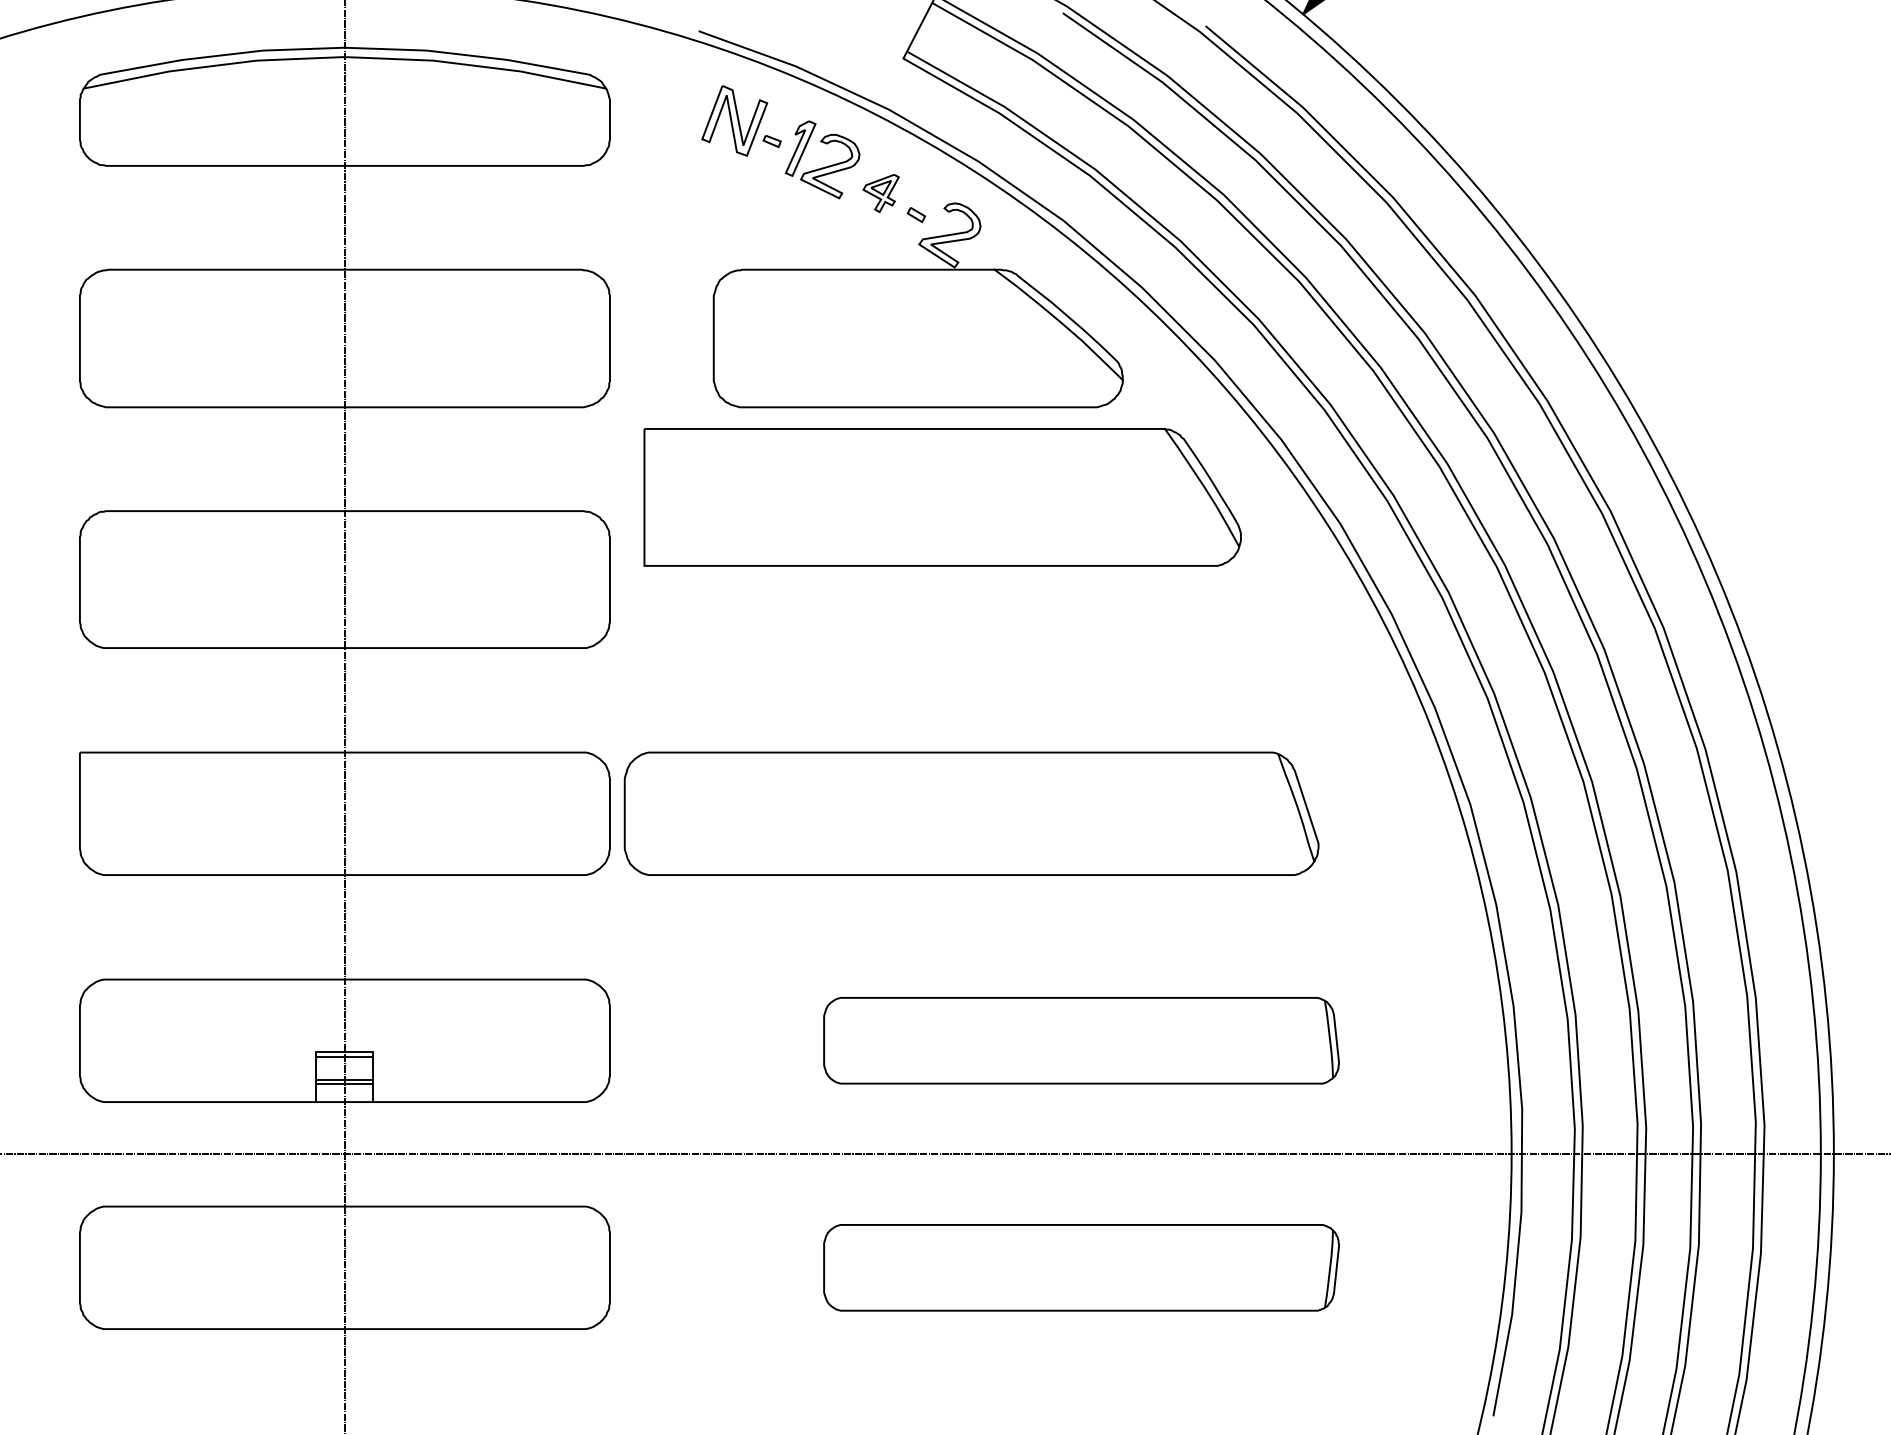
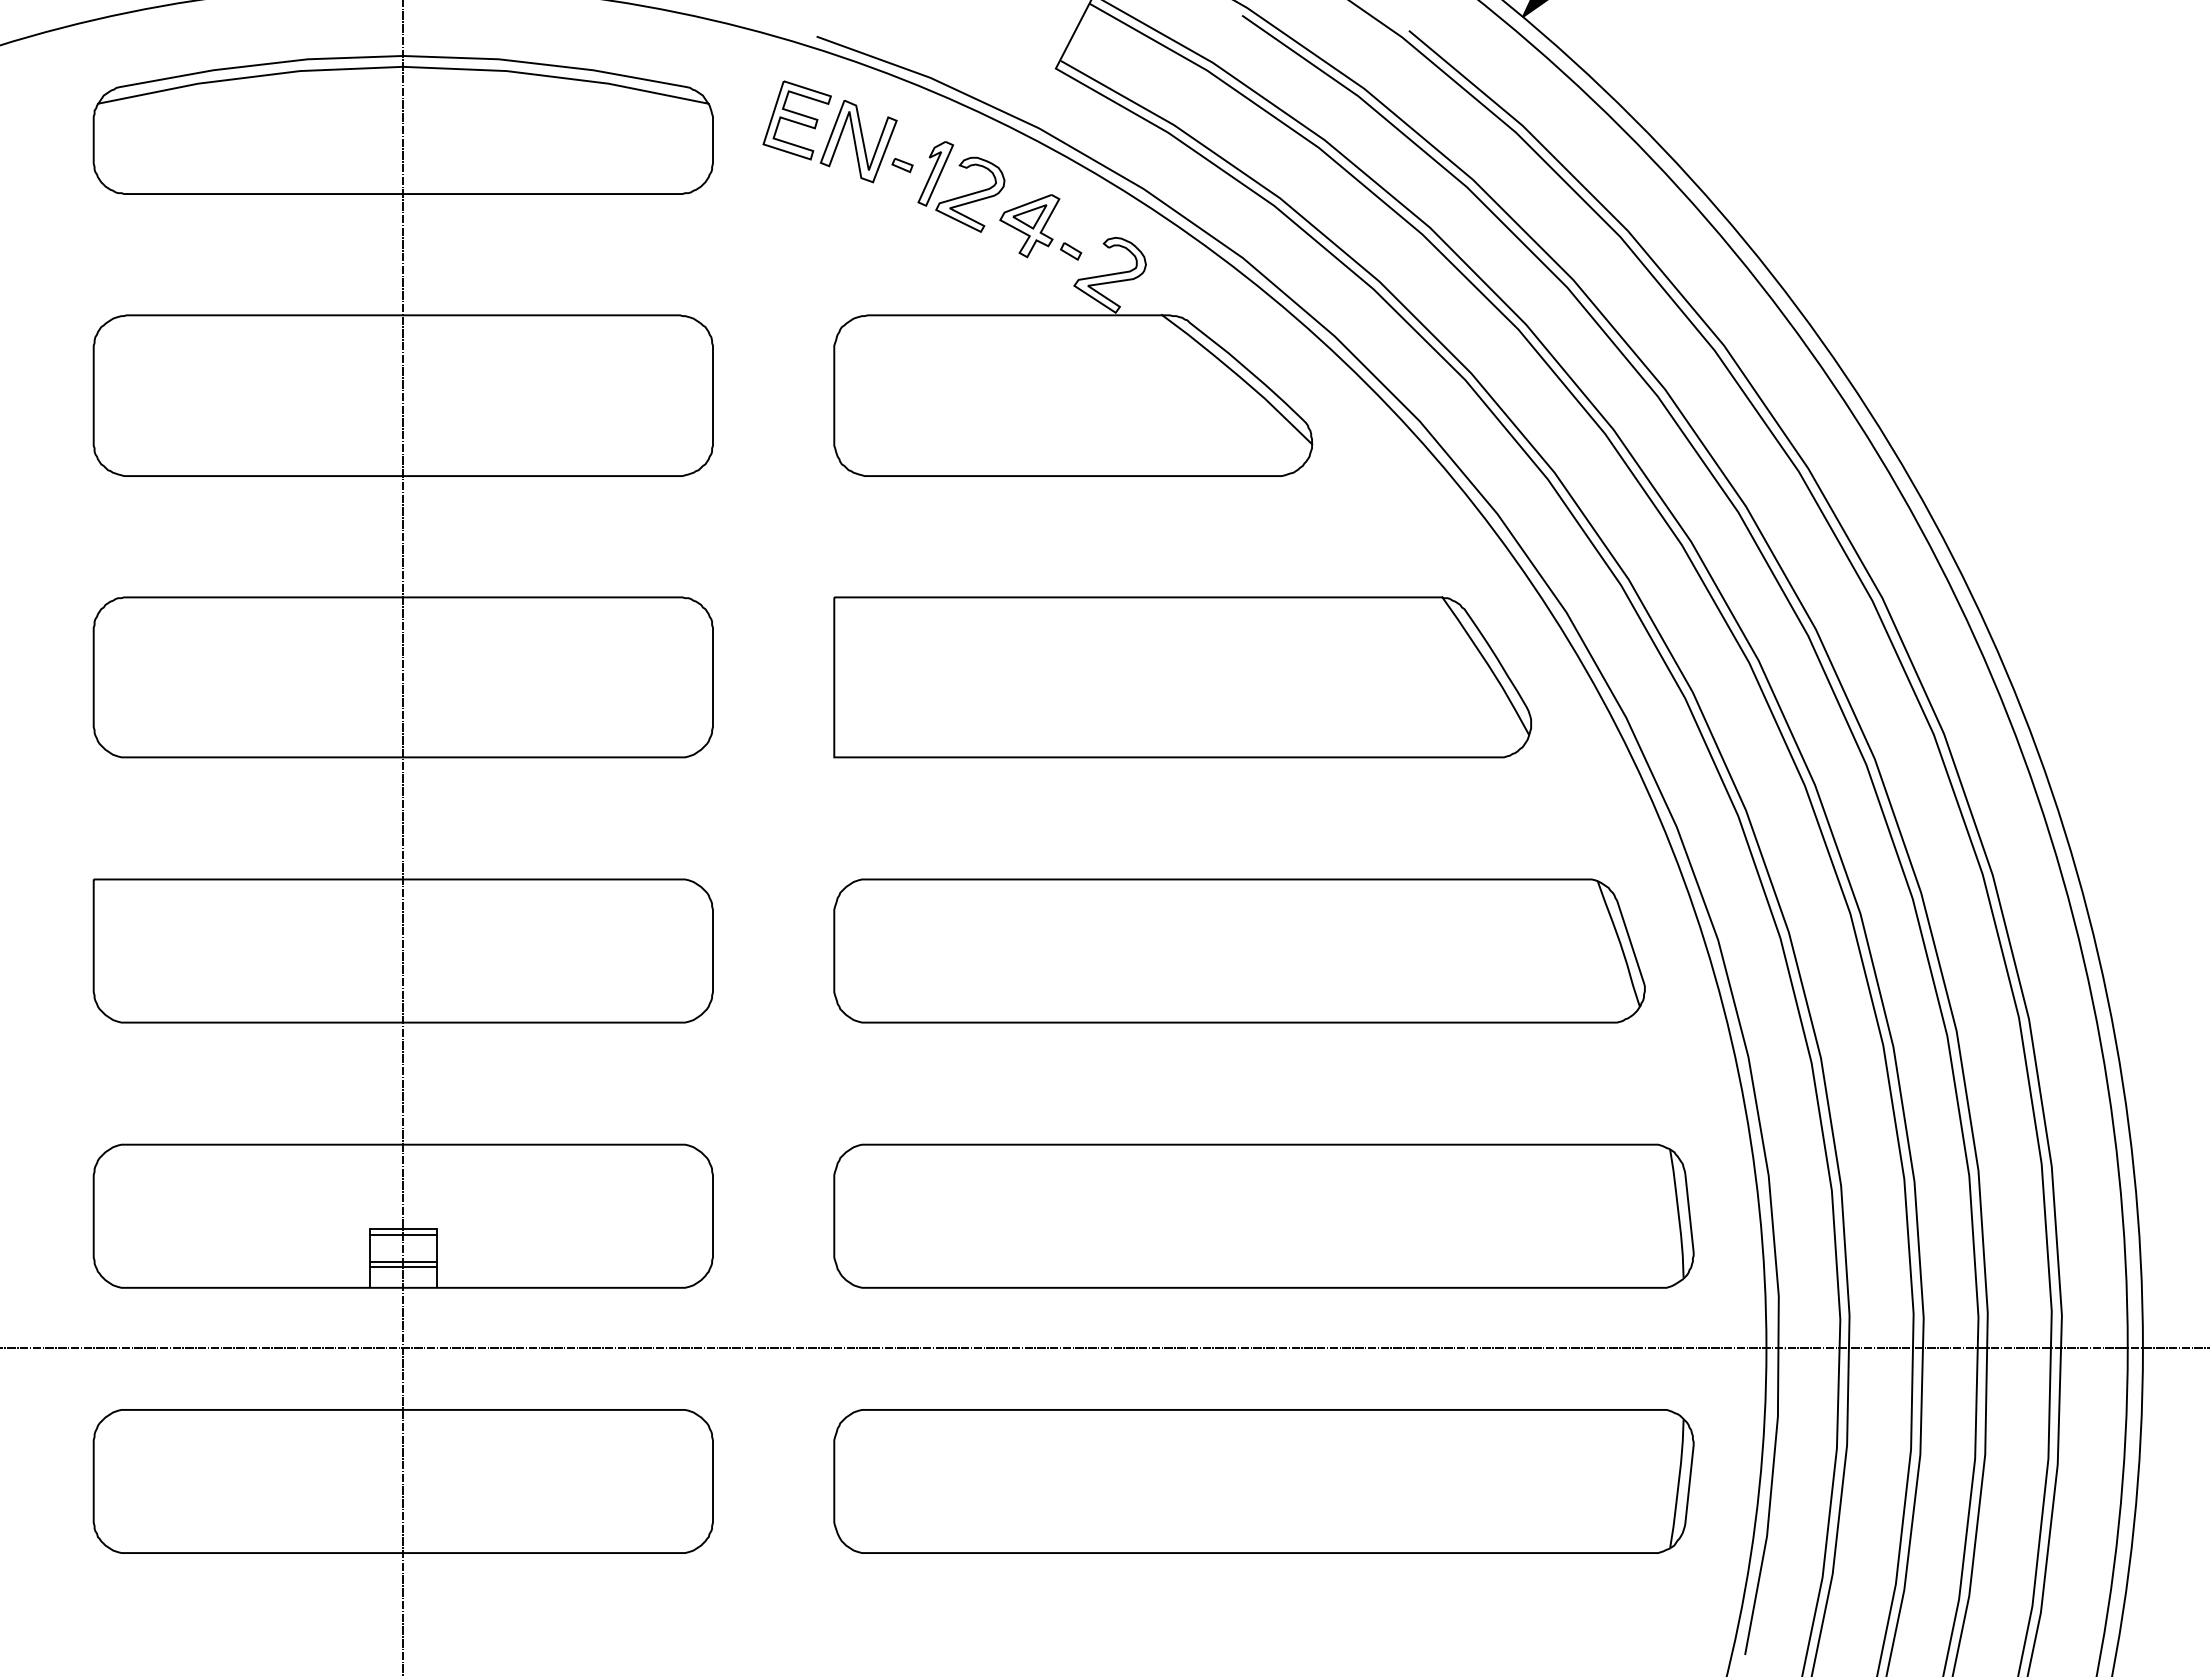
part: (681, 102) -> (796, 120), added
part: (880, 193) -> (1029, 226), size x1.43
part: (942, 497) -> (1182, 677), moved
curve: (971, 753) -> (1239, 880), moved
part: (1081, 1040) -> (1263, 1215), size x1.43
part: (1081, 1267) -> (1263, 1481), size x1.43

